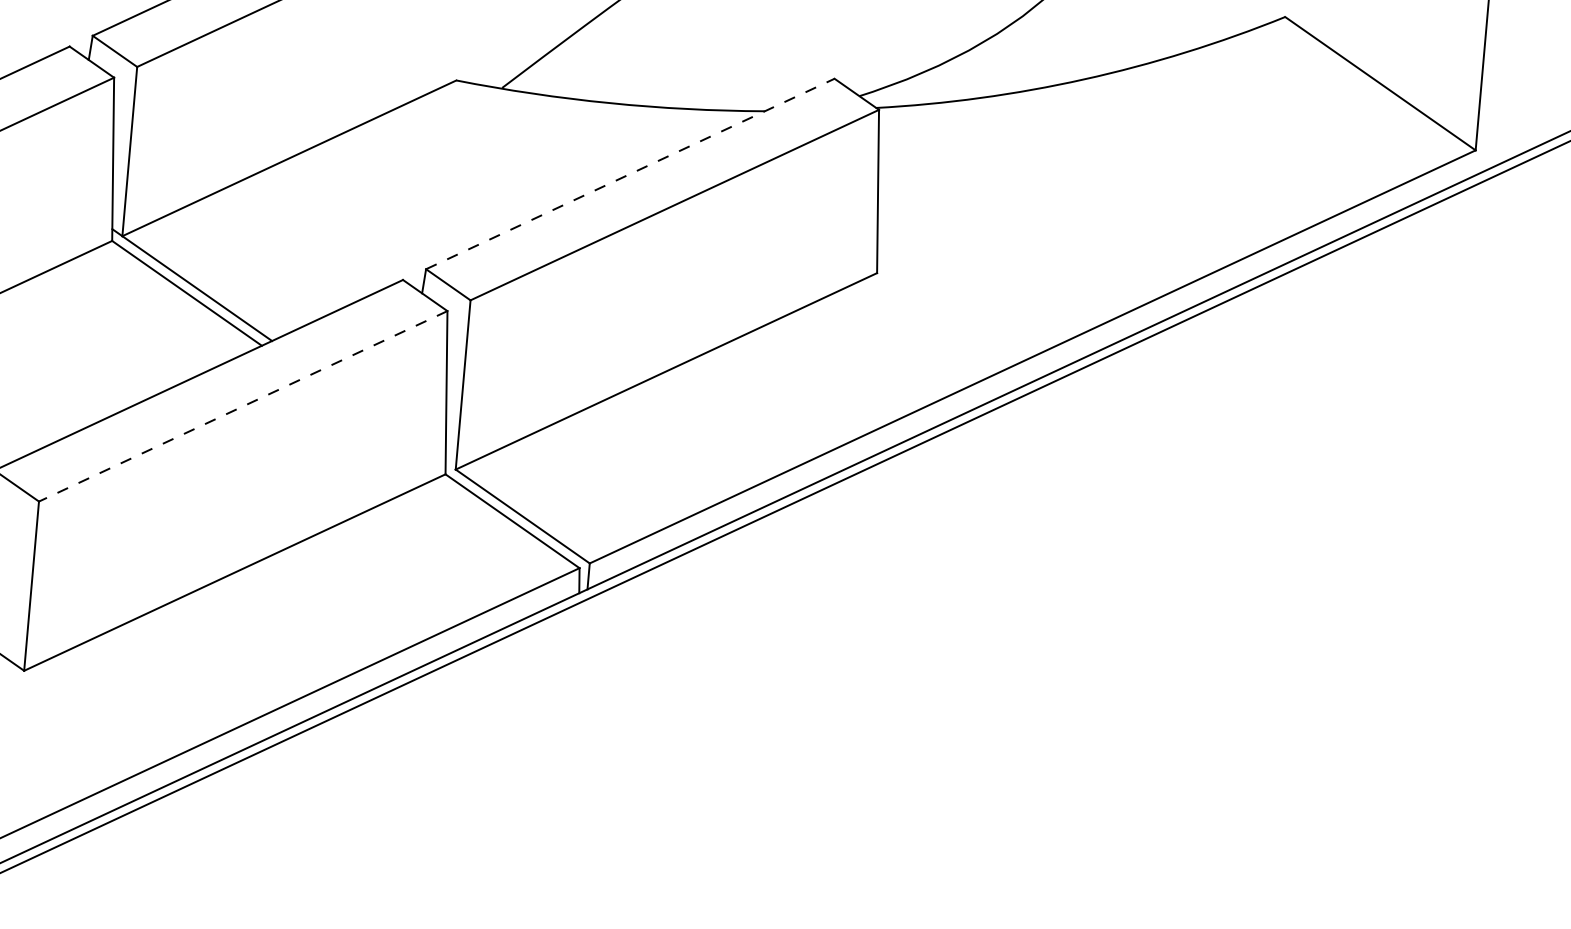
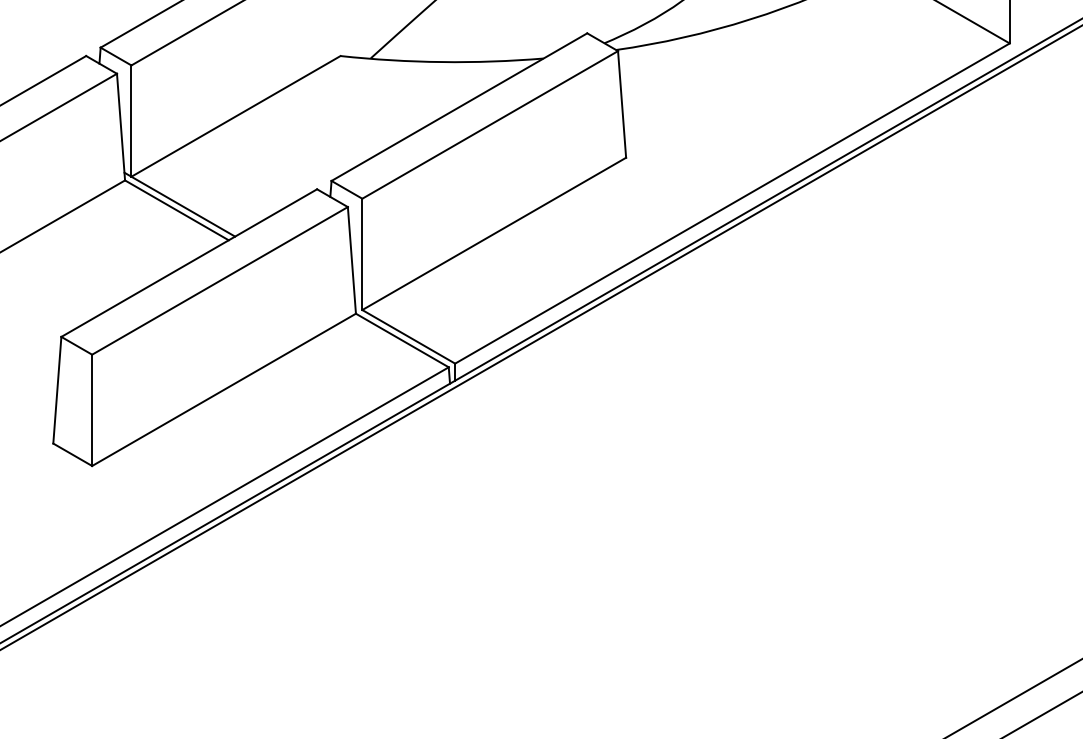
line: (630, 174) -> (459, 107), dashed -> solid
line: (243, 405) -> (220, 280), dashed -> solid

